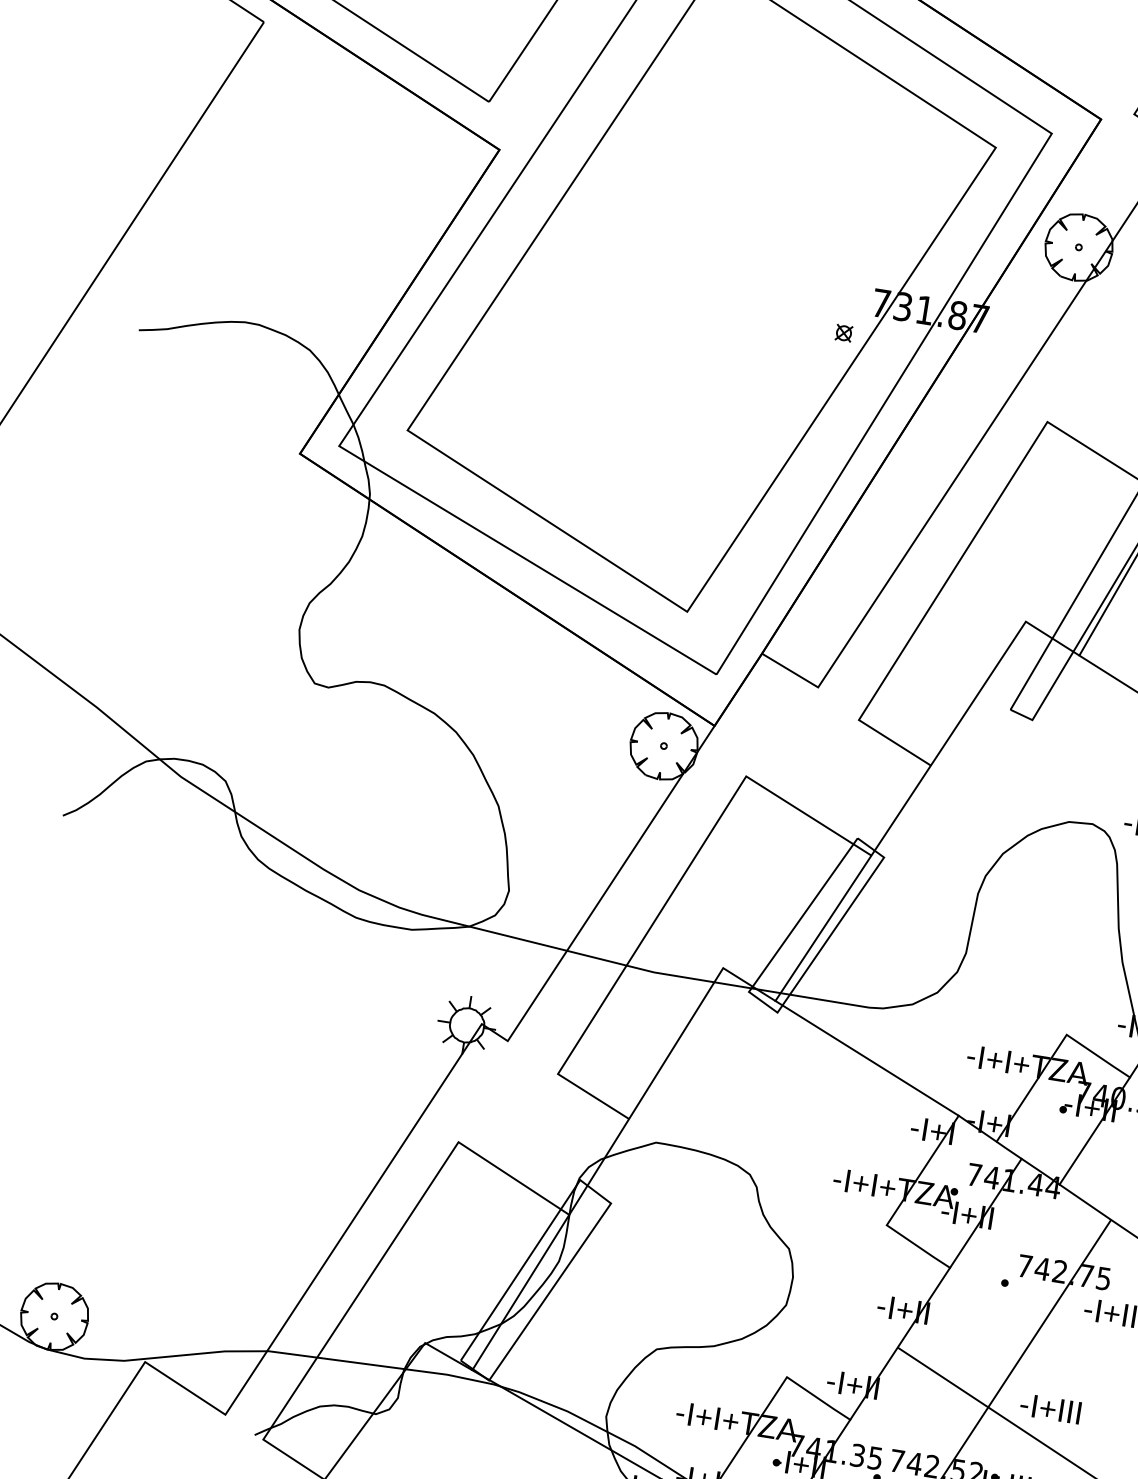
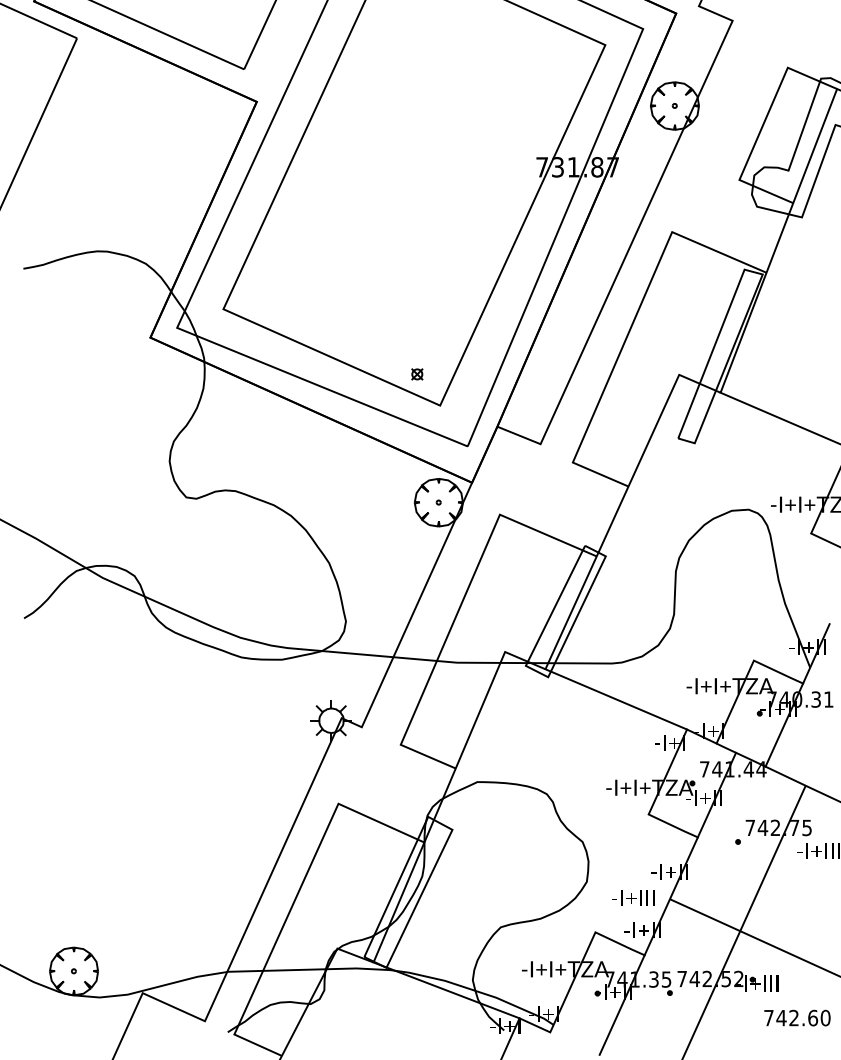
part: (844, 333) -> (417, 374), moved
text: (1051, 1407) -> (633, 897), moved

